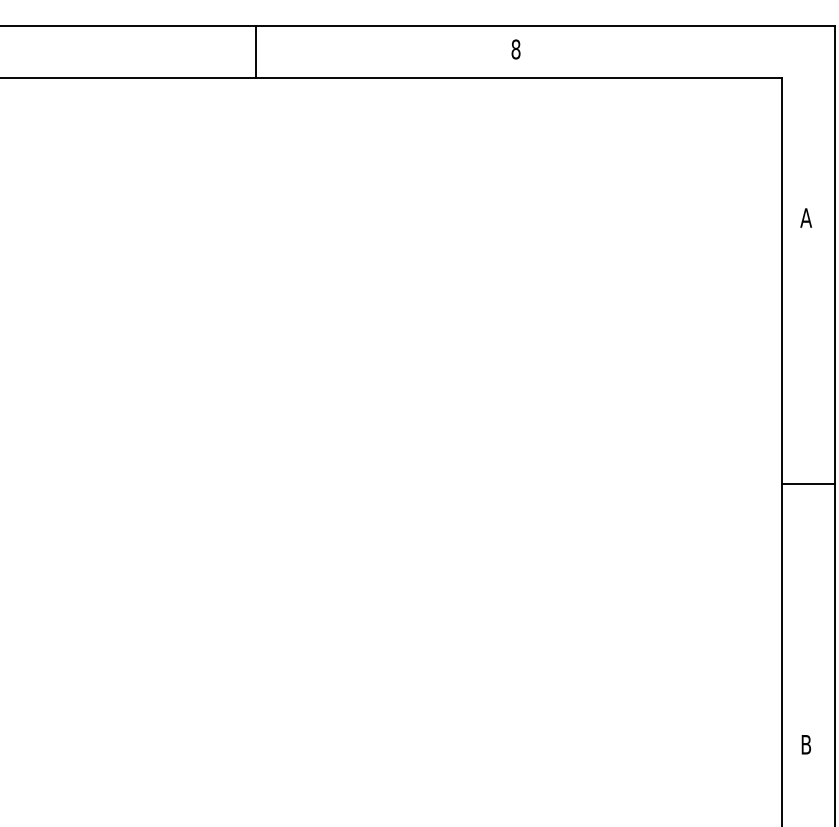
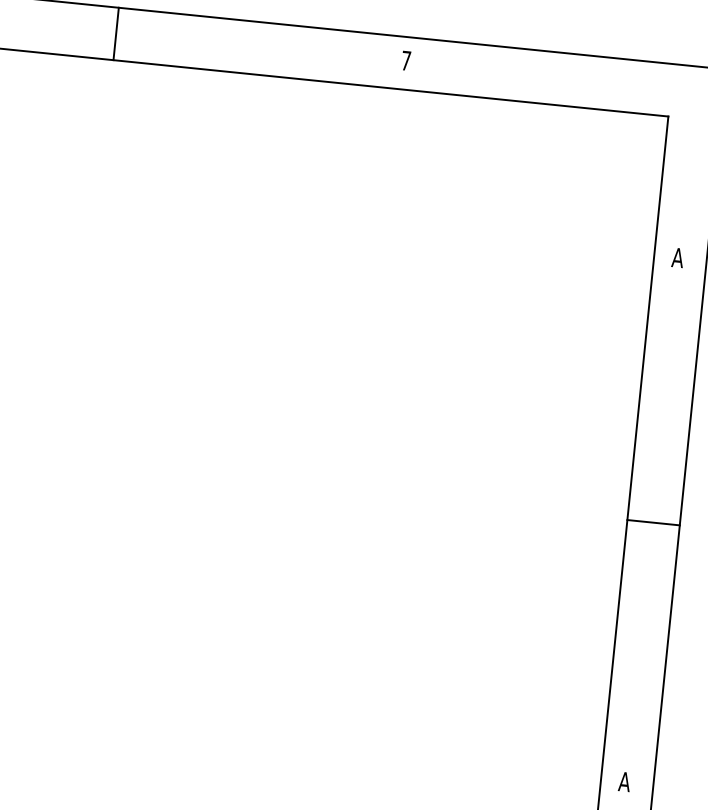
text: (515, 49) -> (405, 60), 8 -> 7
line: (255, 51) -> (115, 33), moved
text: (805, 744) -> (623, 781), B -> A

